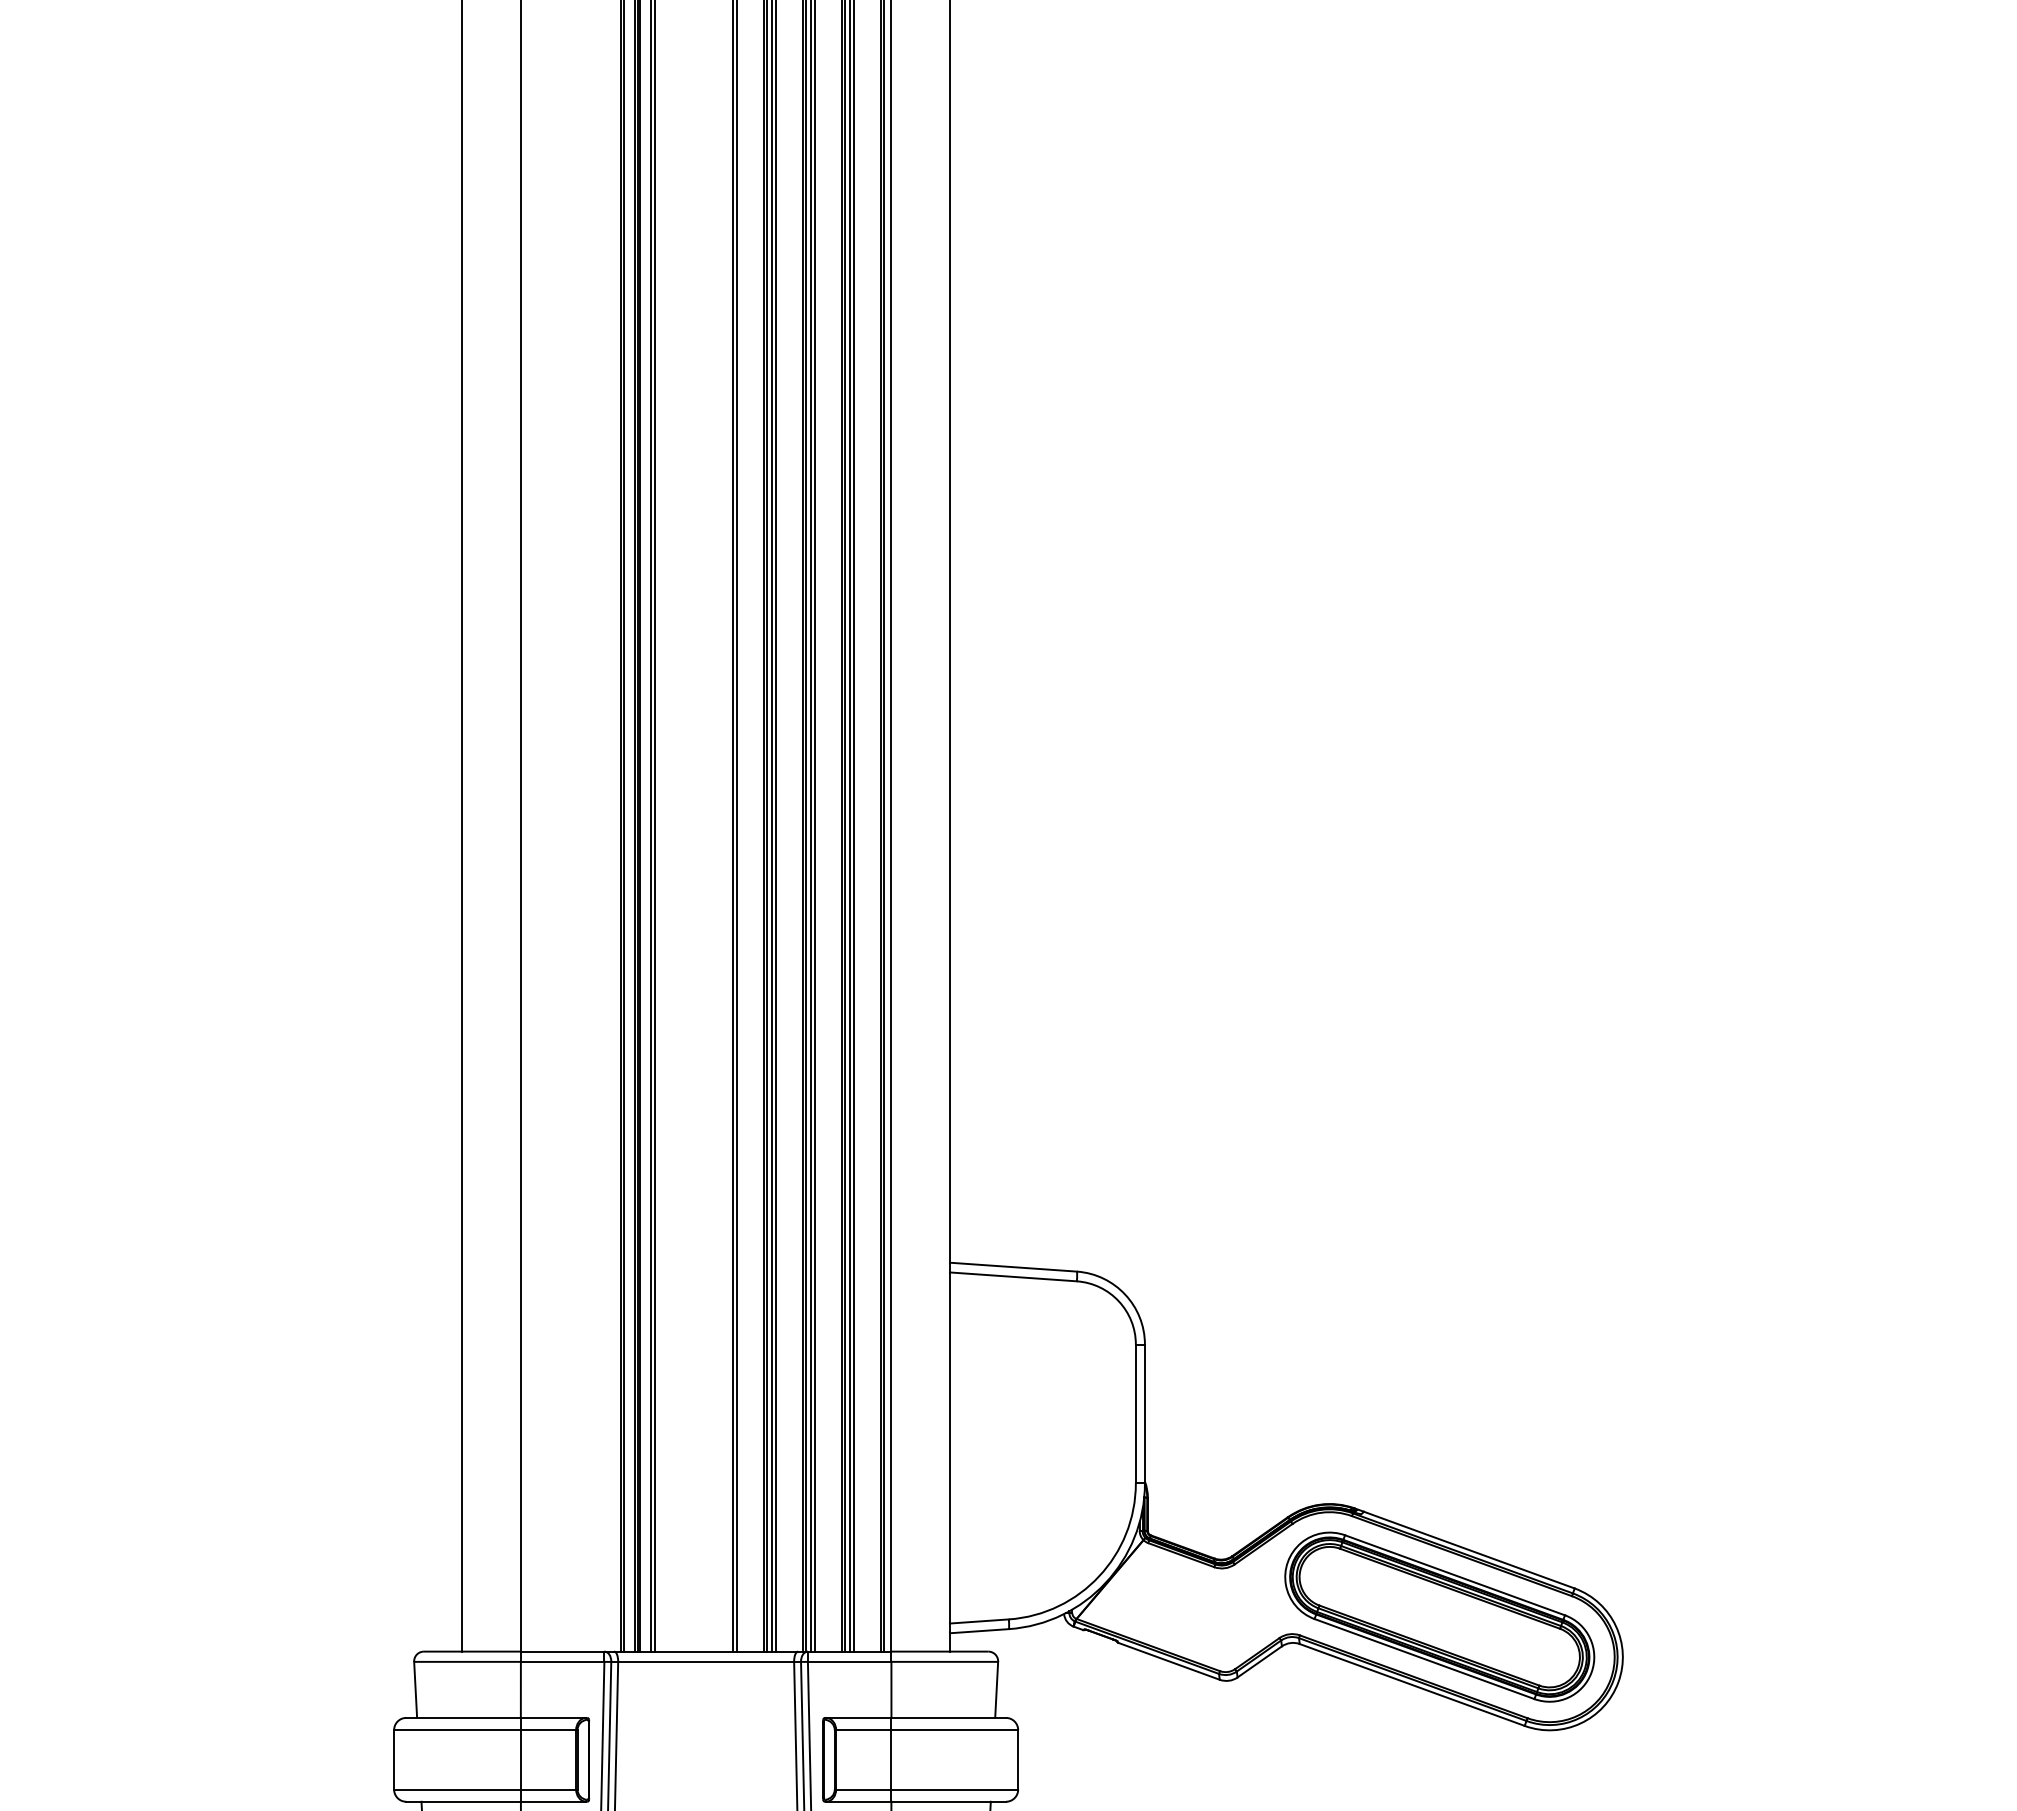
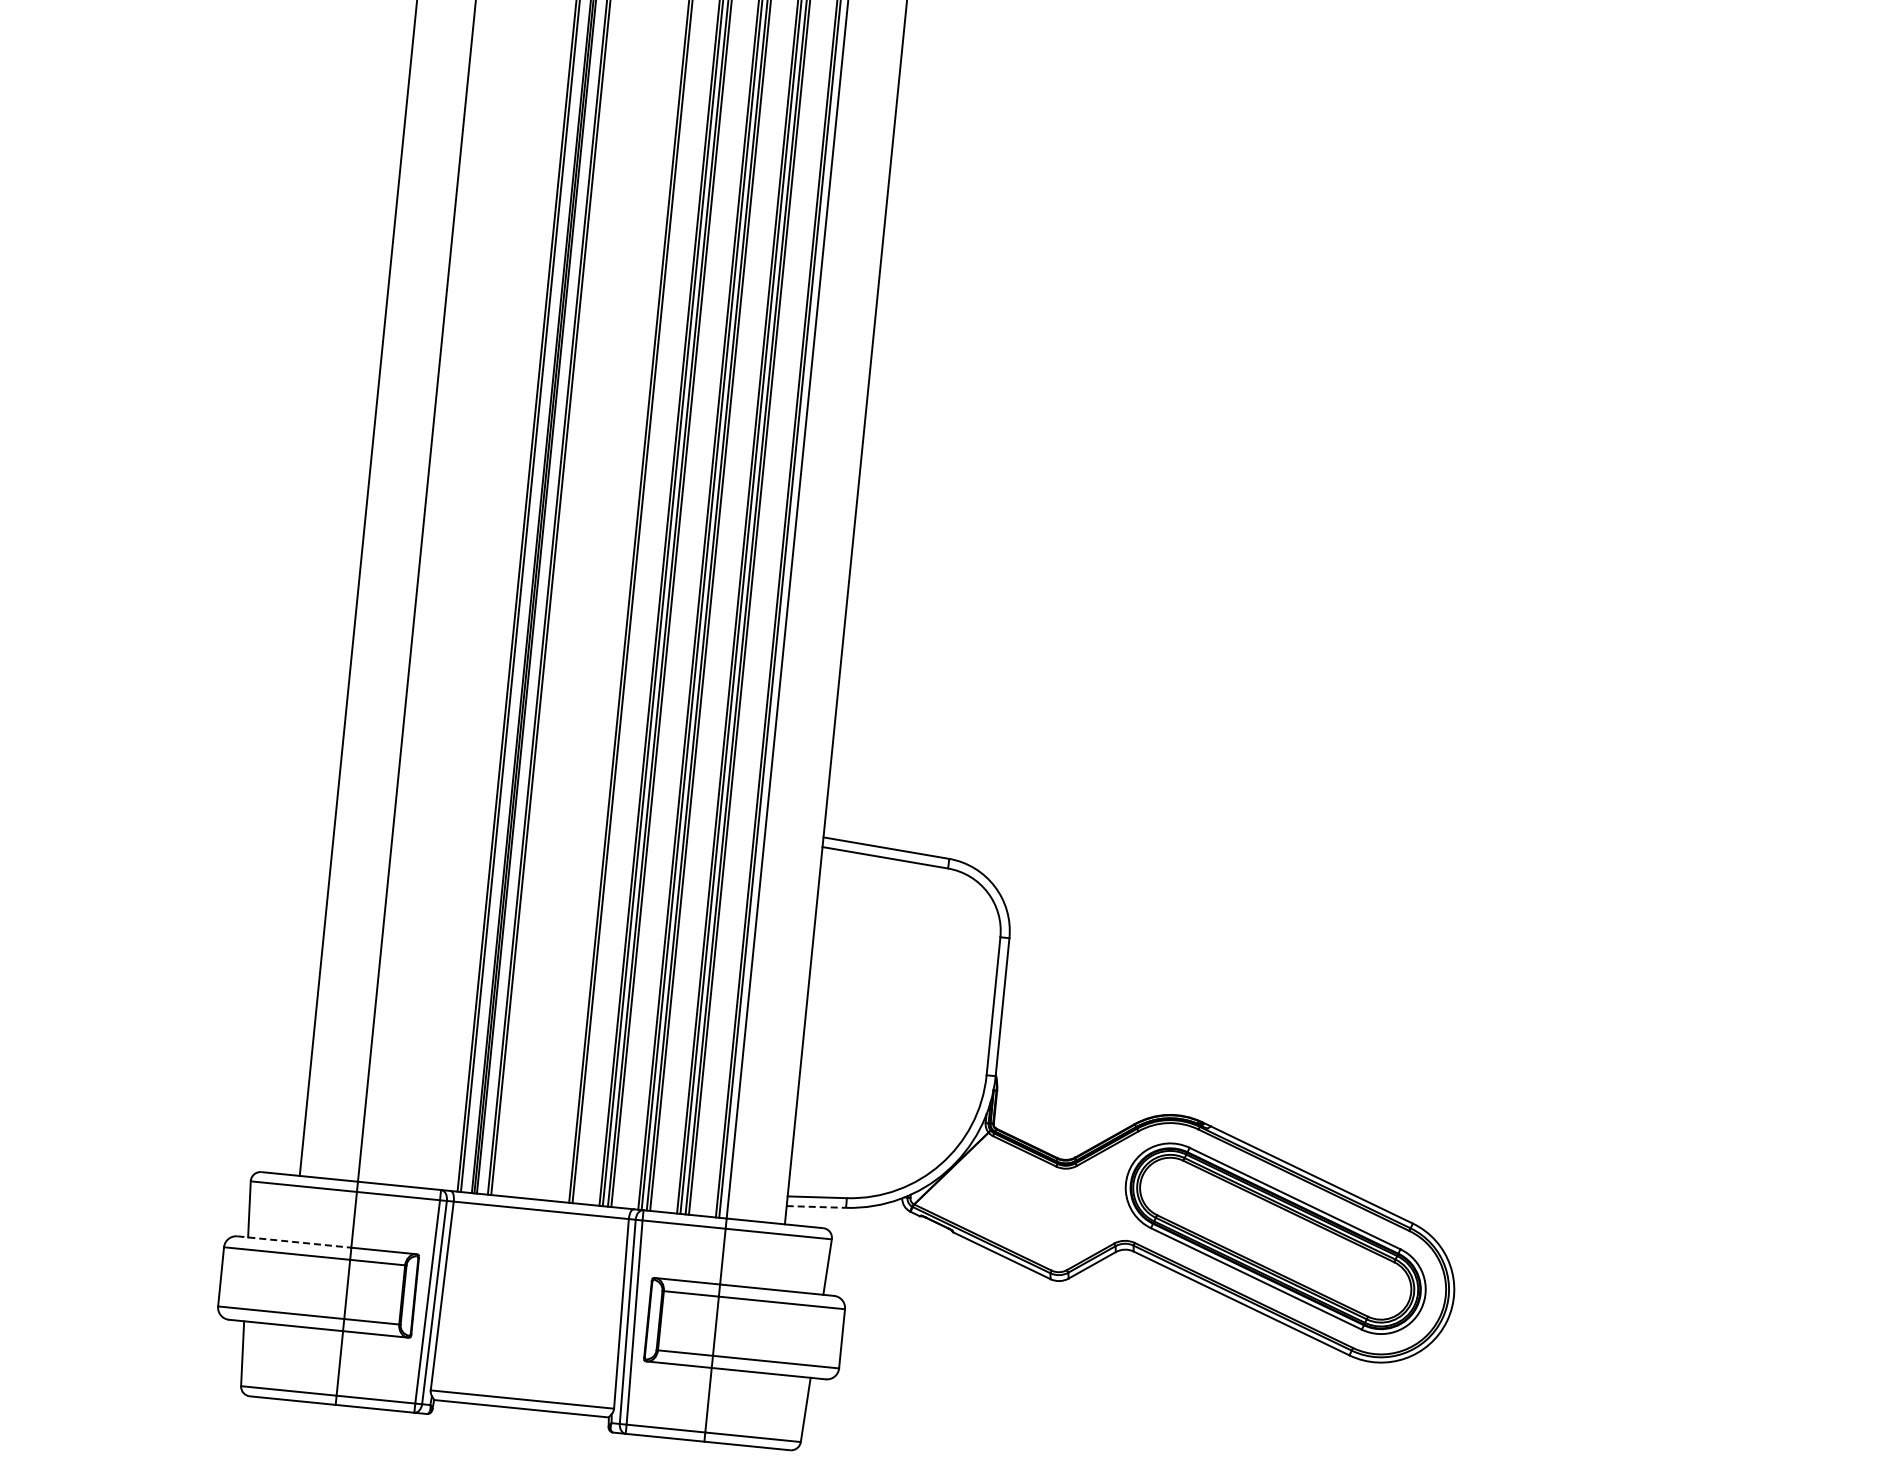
line: (979, 1631) -> (816, 1207), solid -> dashed
line: (464, 1717) -> (295, 1241), solid -> dashed

